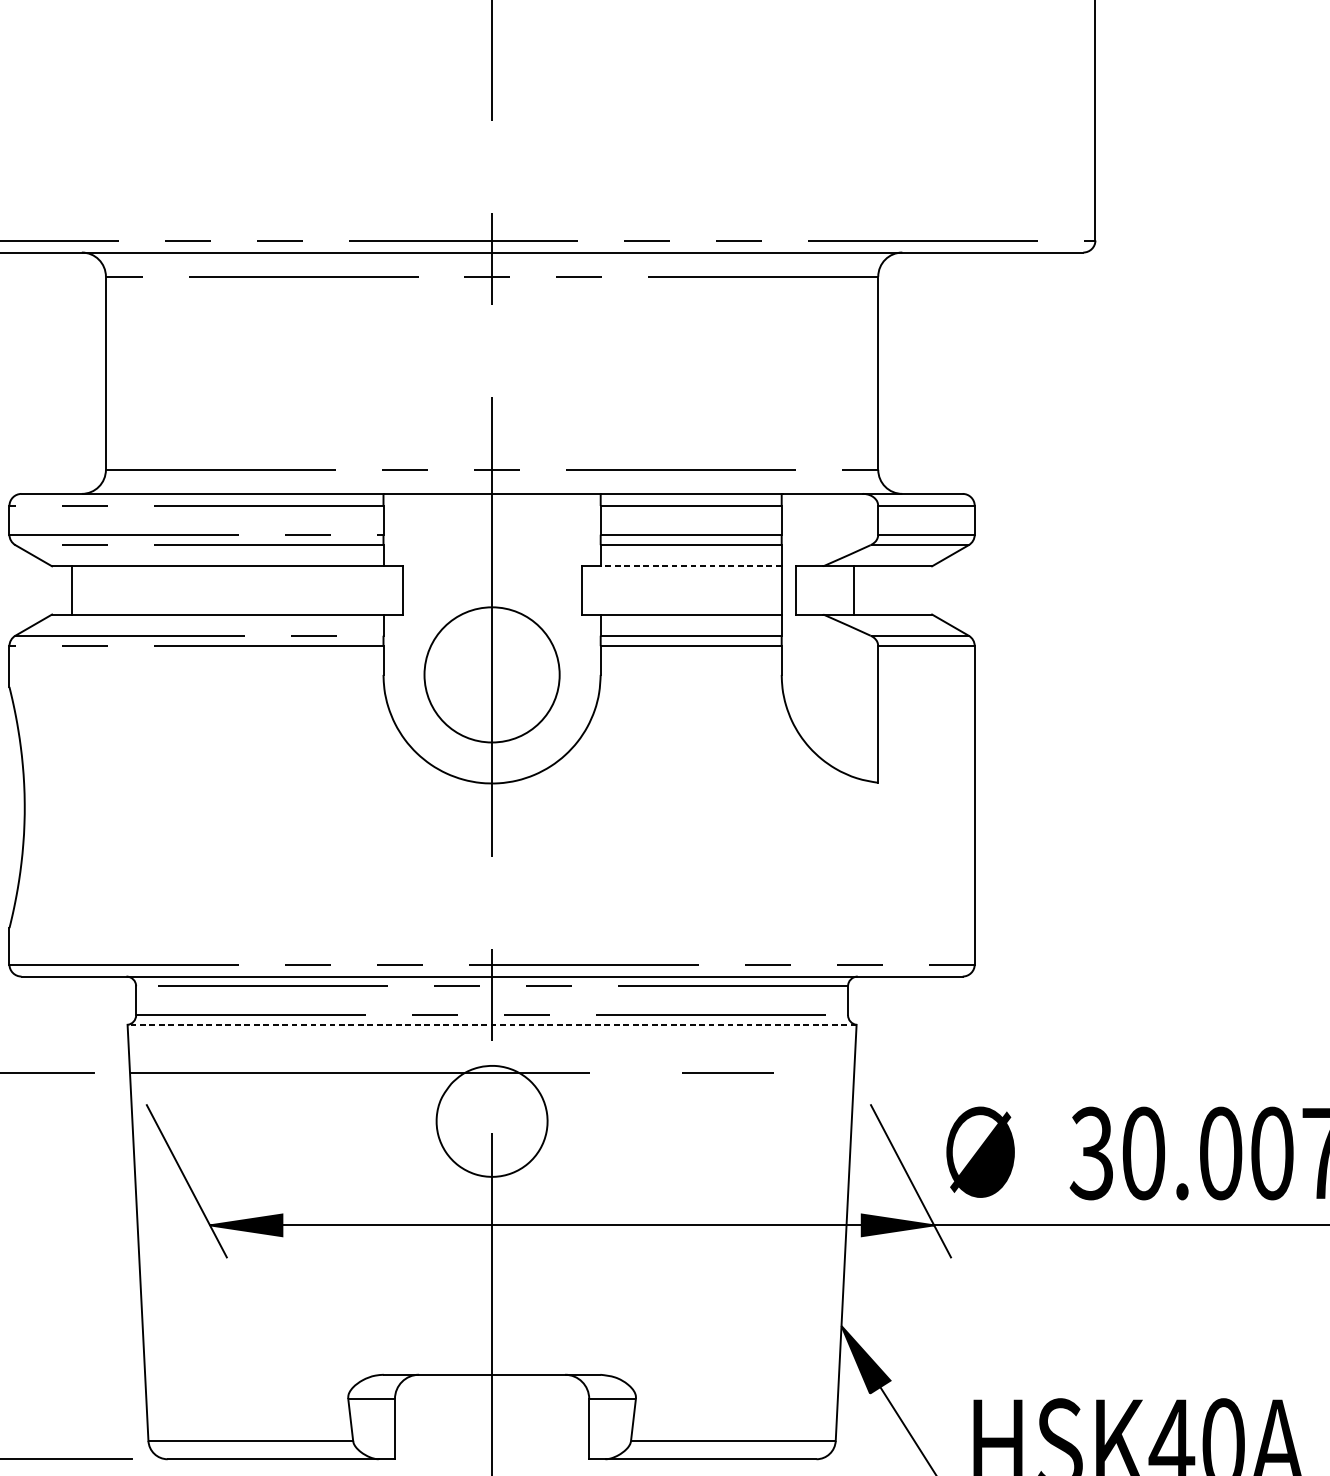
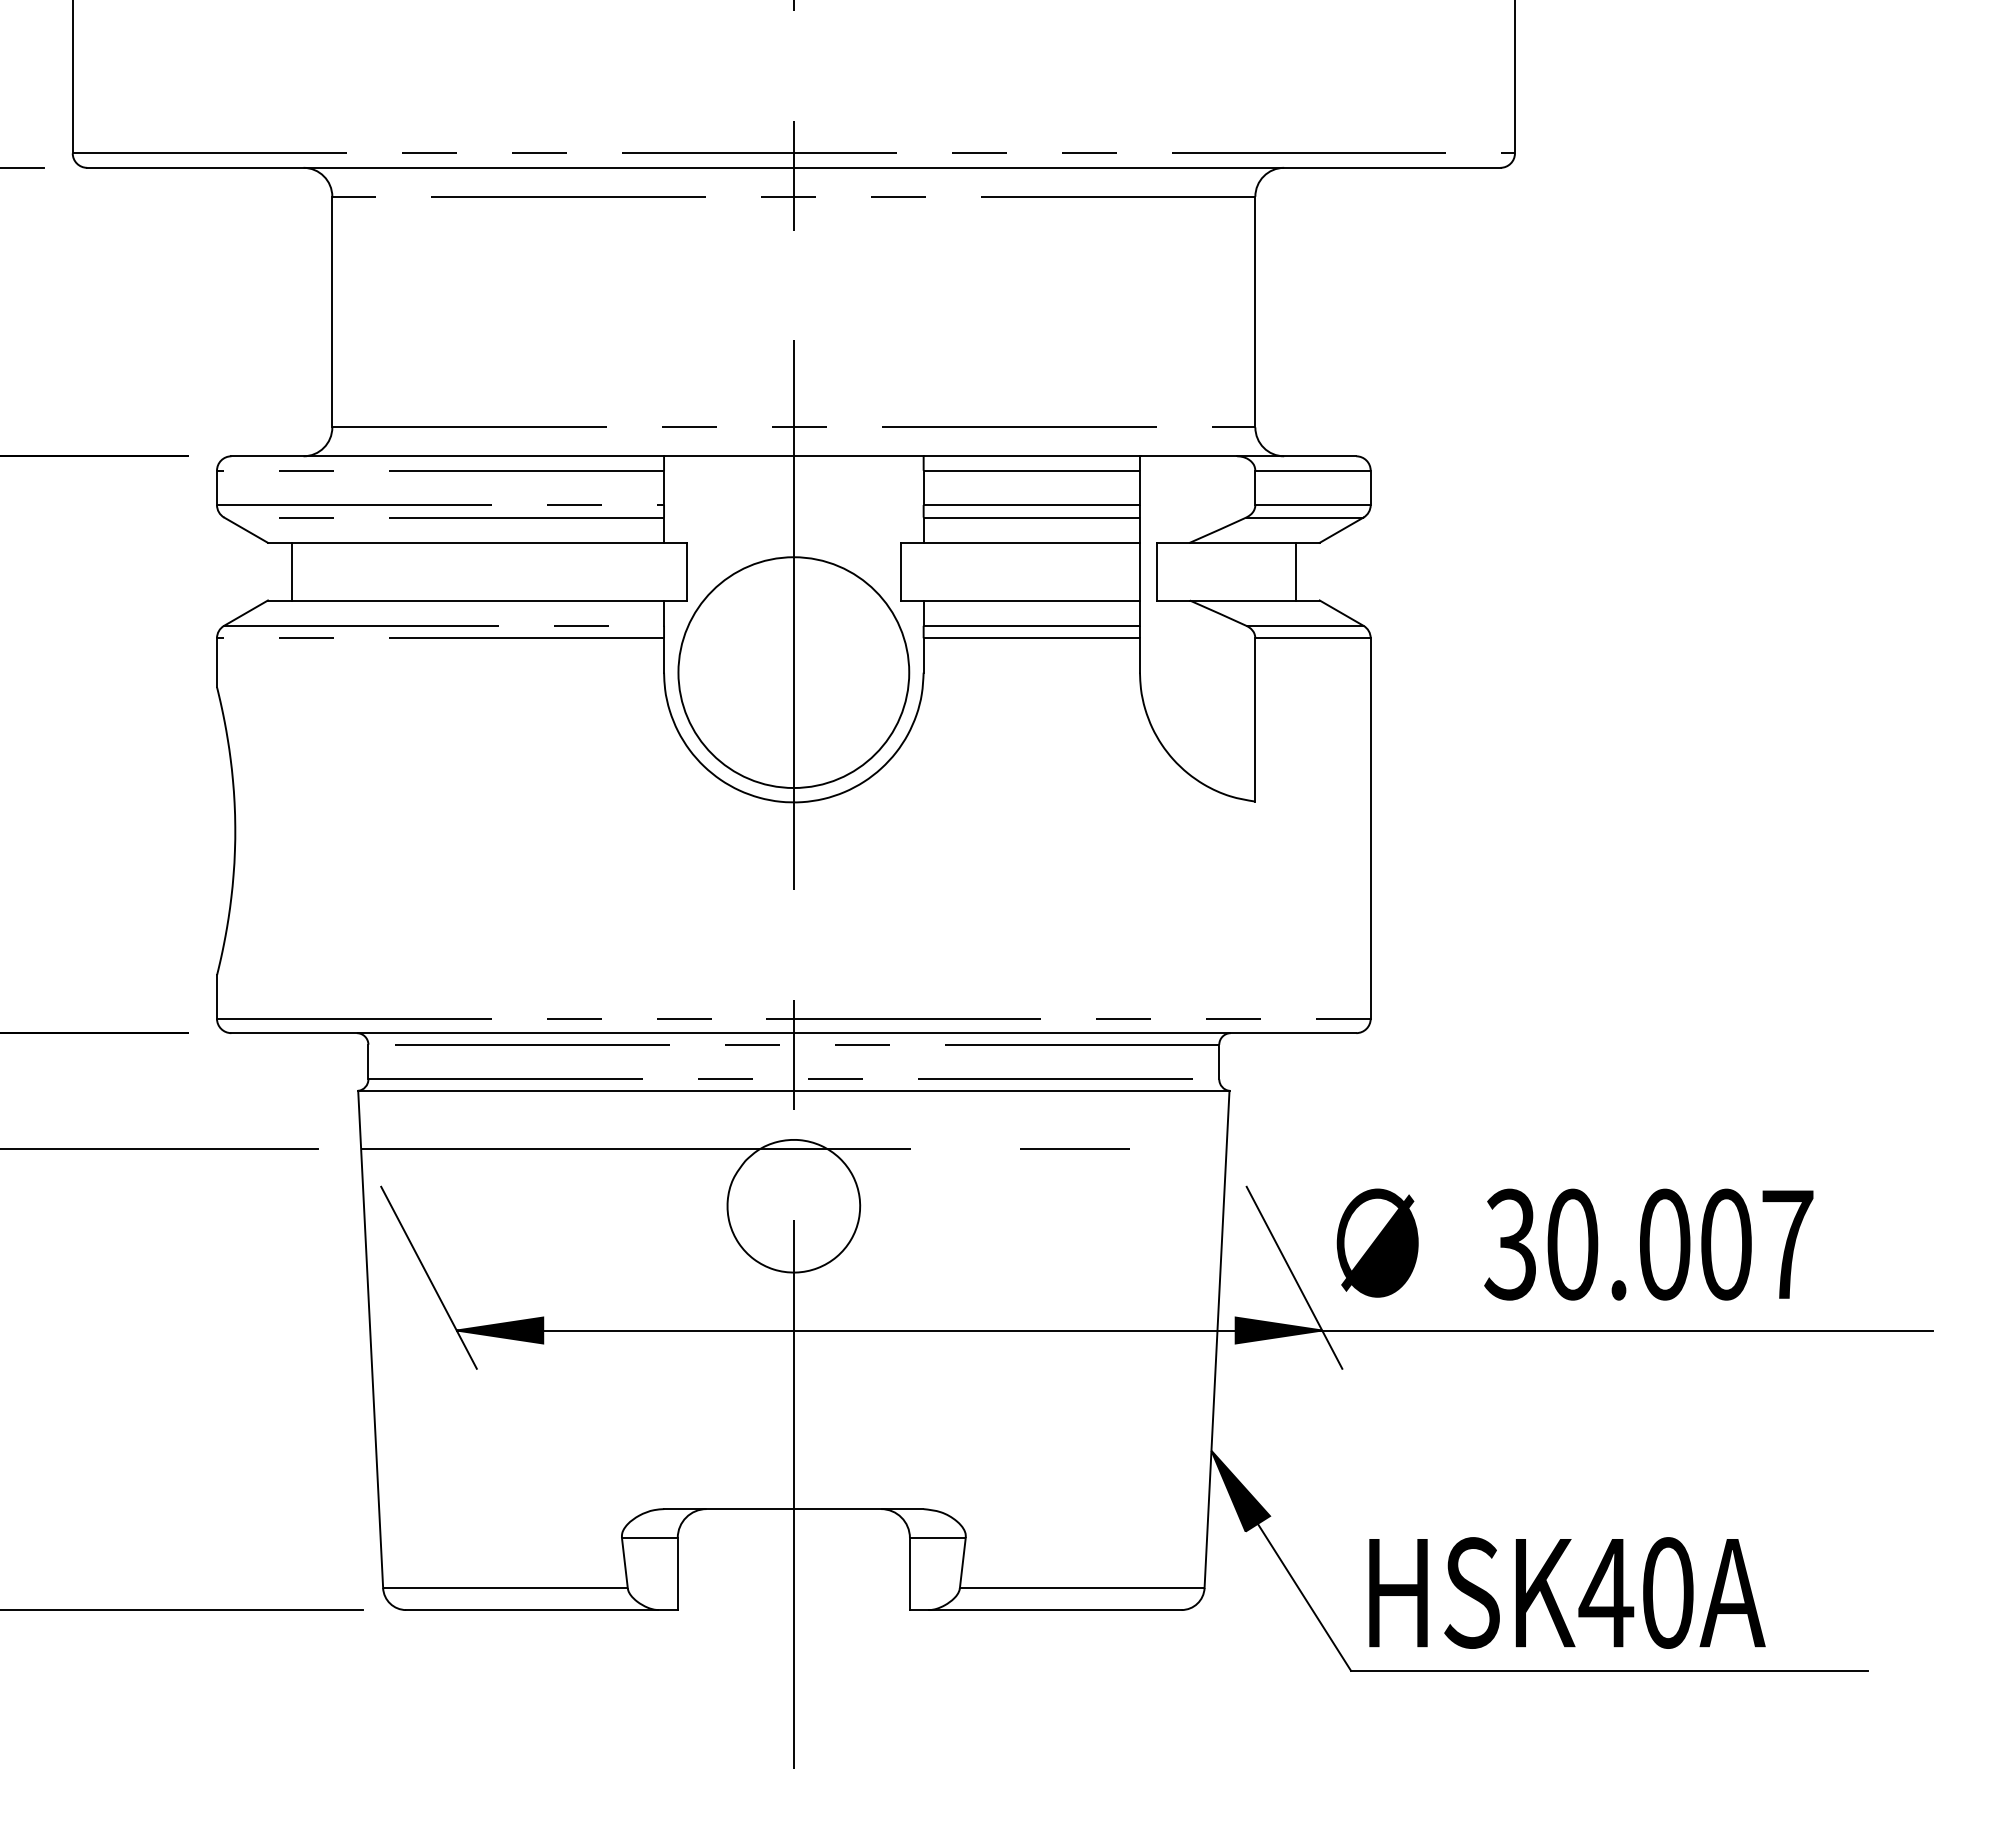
line: (690, 566) -> (1031, 542), dashed -> solid
line: (854, 590) -> (1295, 571), moved
circle: (491, 674) -> (793, 672), size x1.43
line: (491, 1024) -> (793, 1090), dashed -> solid

